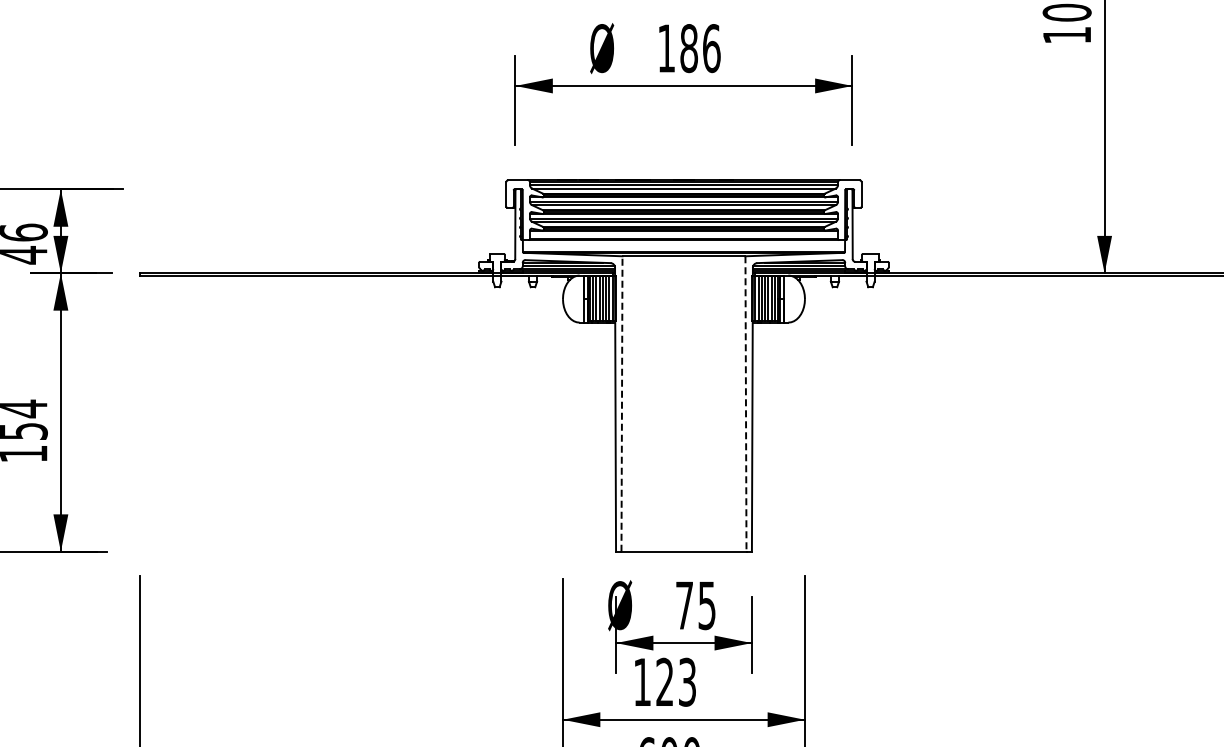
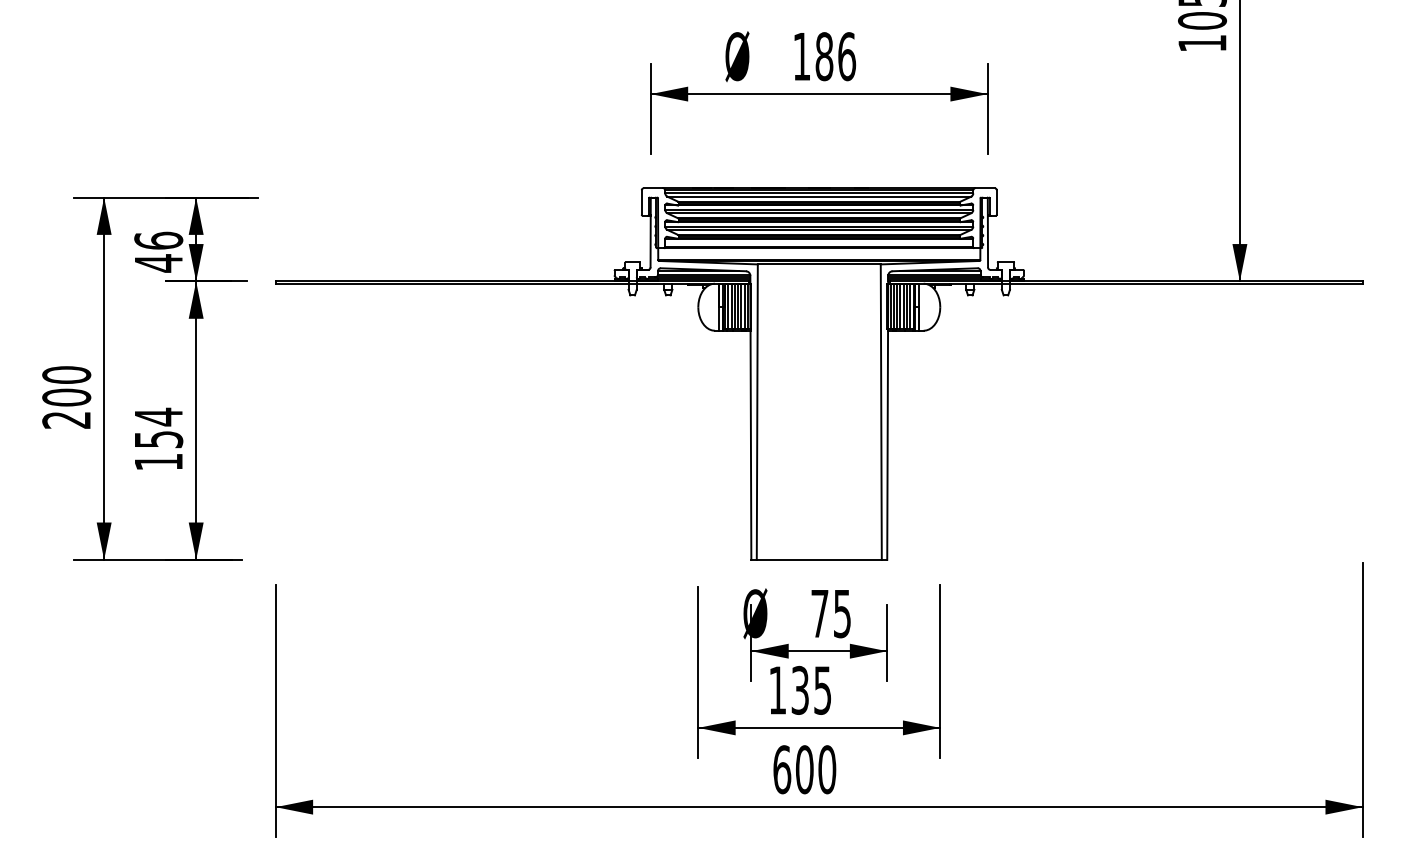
line: (622, 404) -> (757, 412), dashed -> solid
line: (746, 404) -> (881, 412), dashed -> solid
text: (676, 681) -> (811, 689), 123 -> 135

